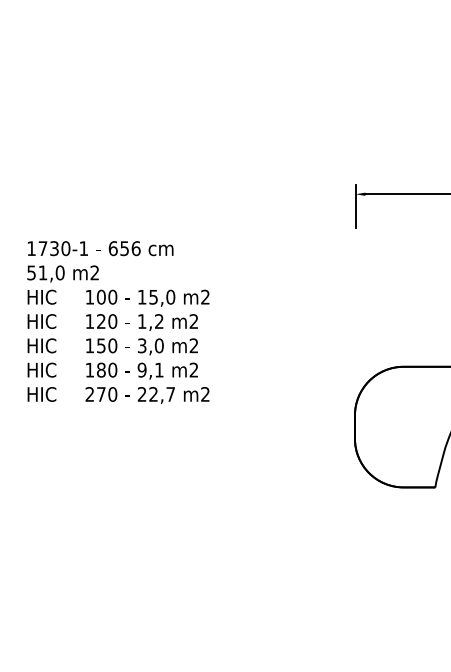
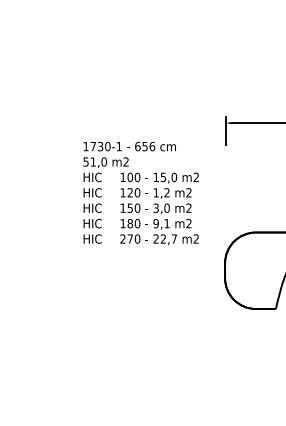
text: (117, 321) -> (140, 192), moved

